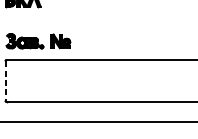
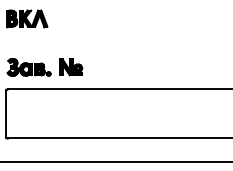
line: (5, 81) -> (6, 114), dashed -> solid

